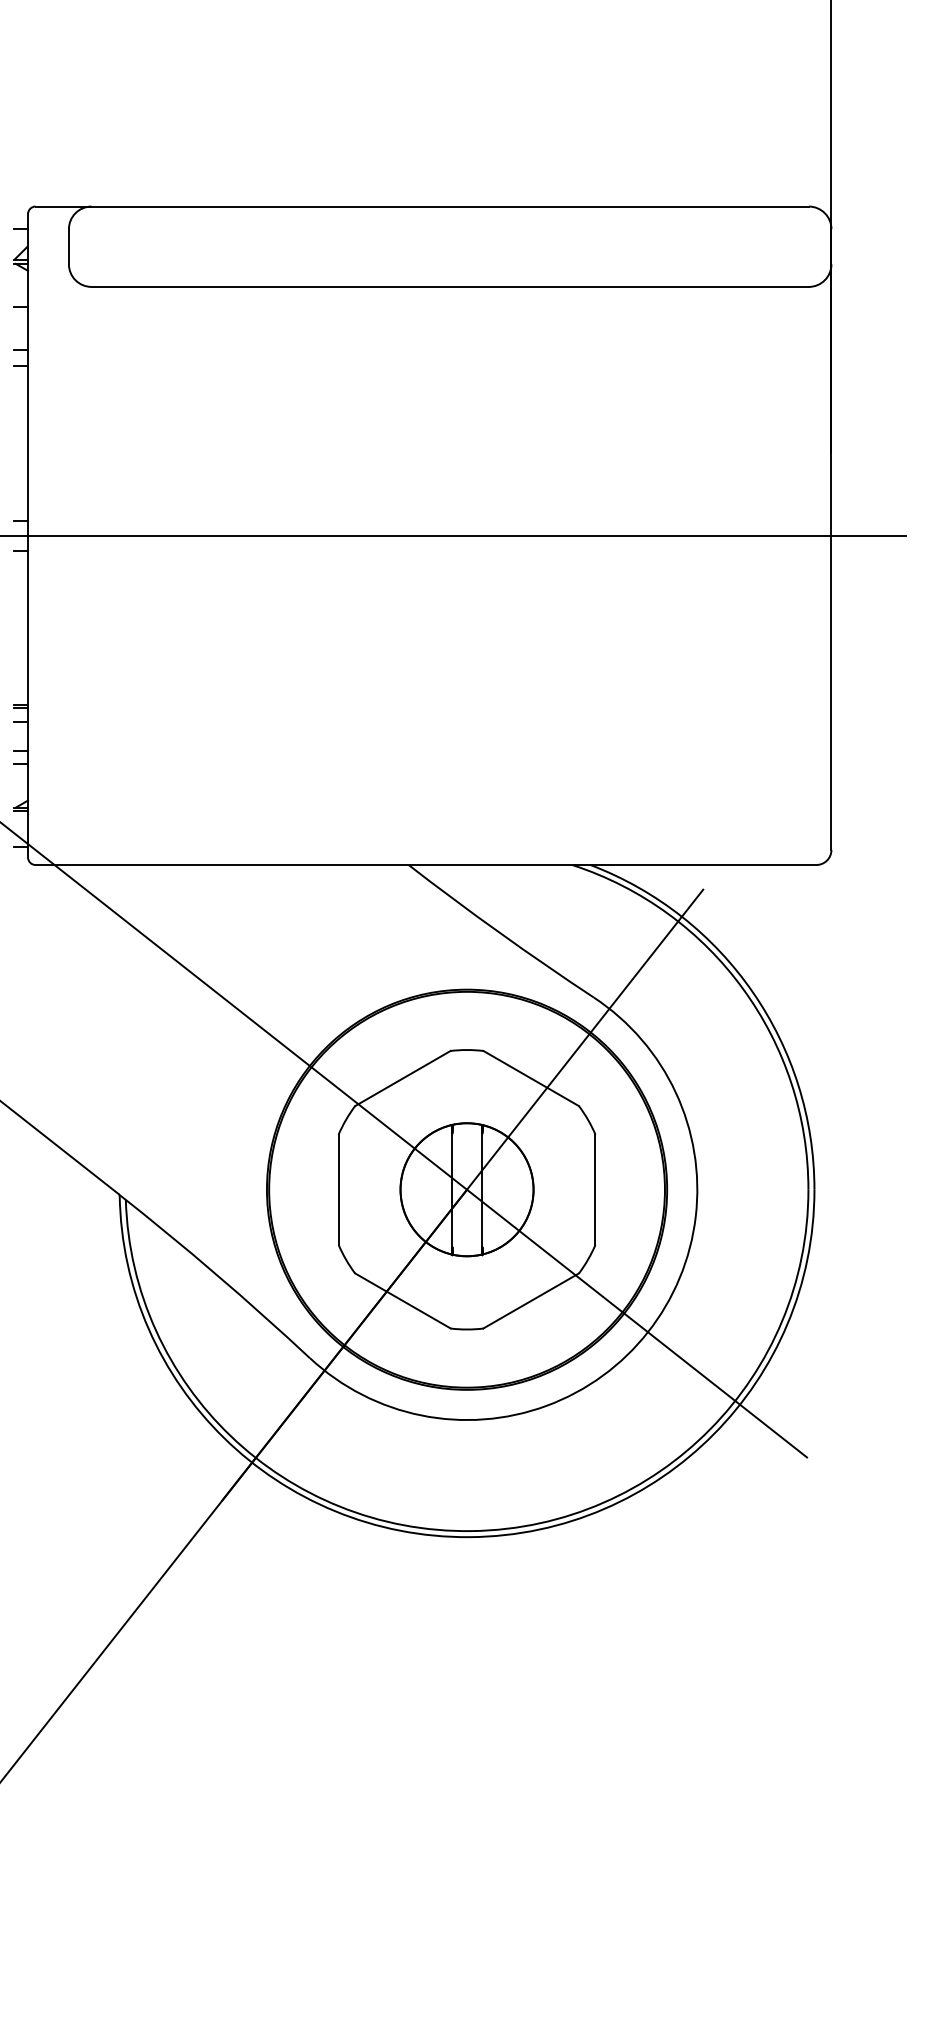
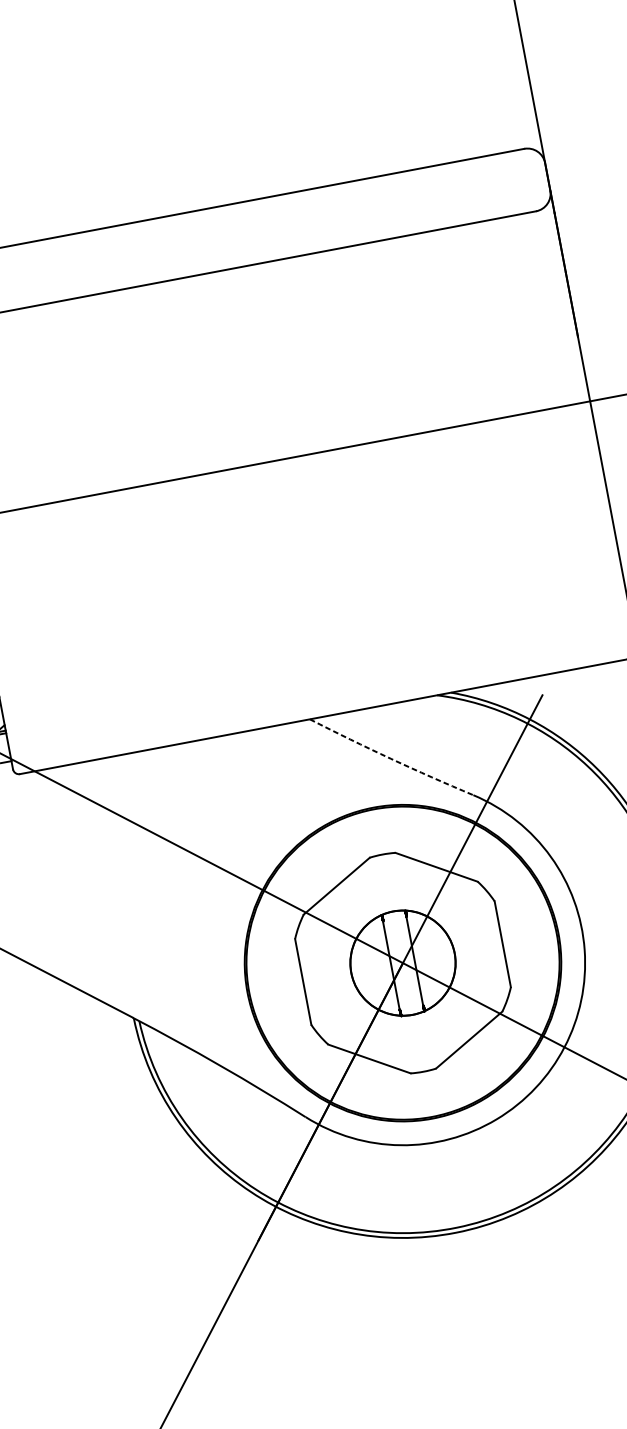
arc: (500, 933) -> (391, 759), solid -> dashed

